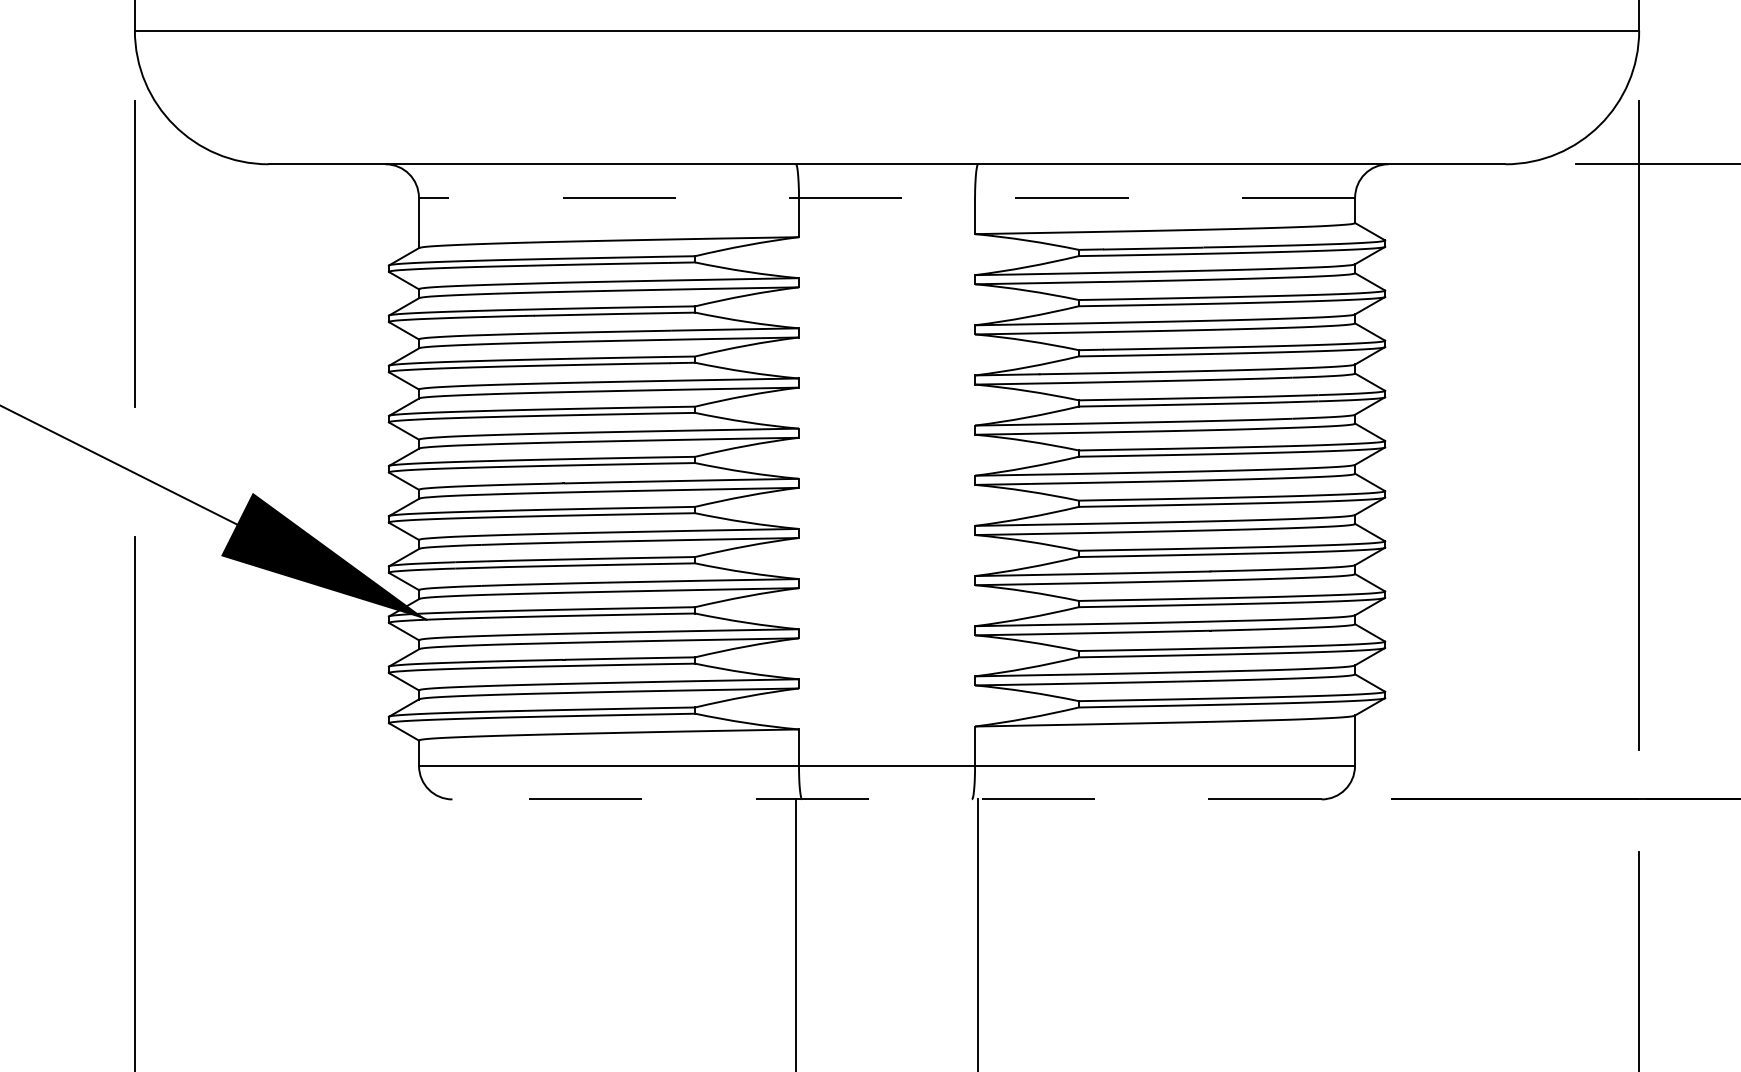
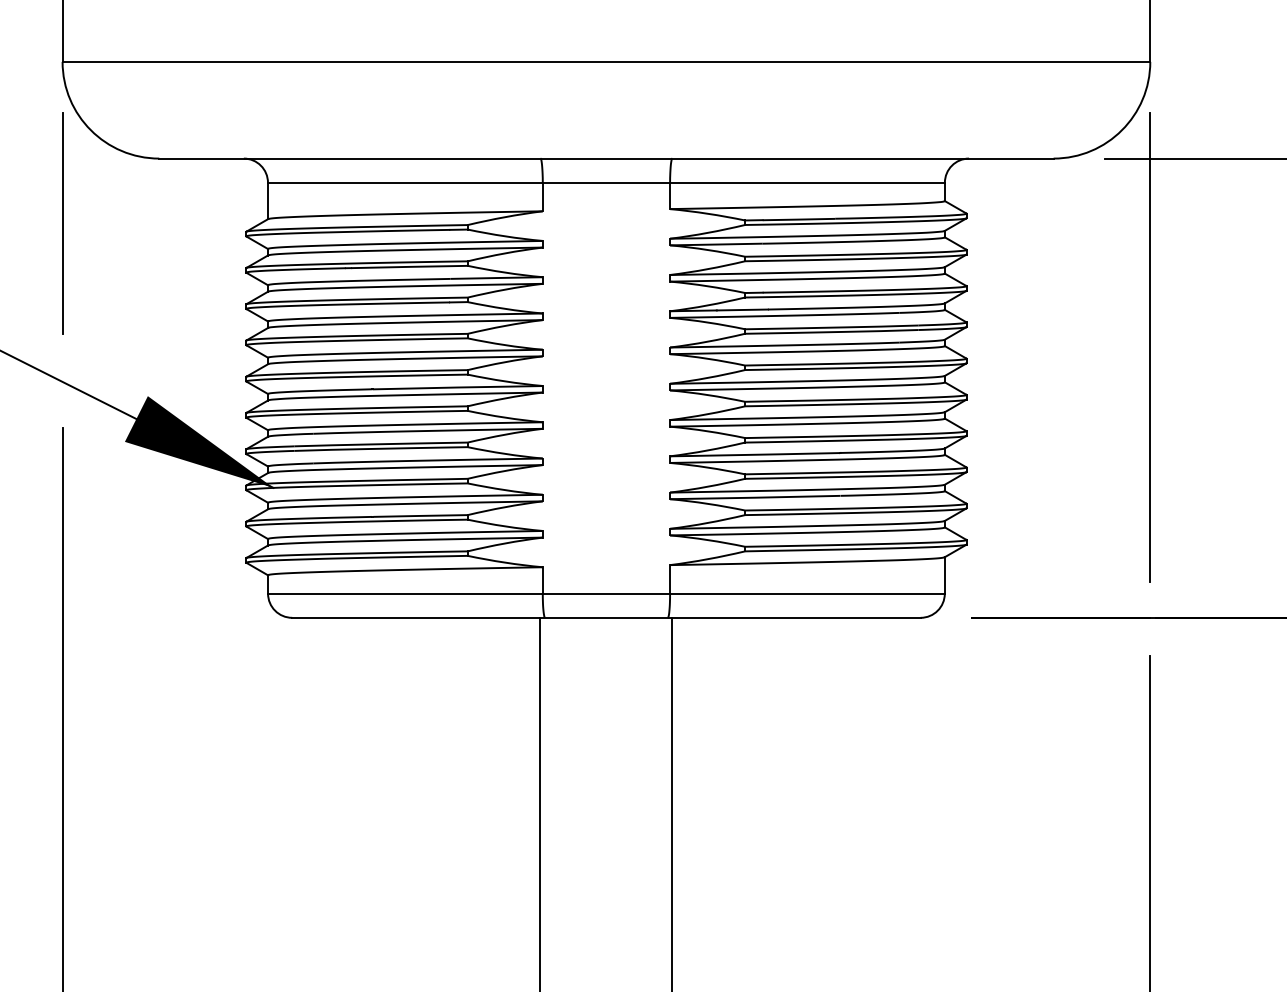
line: (885, 197) -> (605, 182), dashed -> solid
line: (885, 798) -> (605, 617), dashed -> solid

